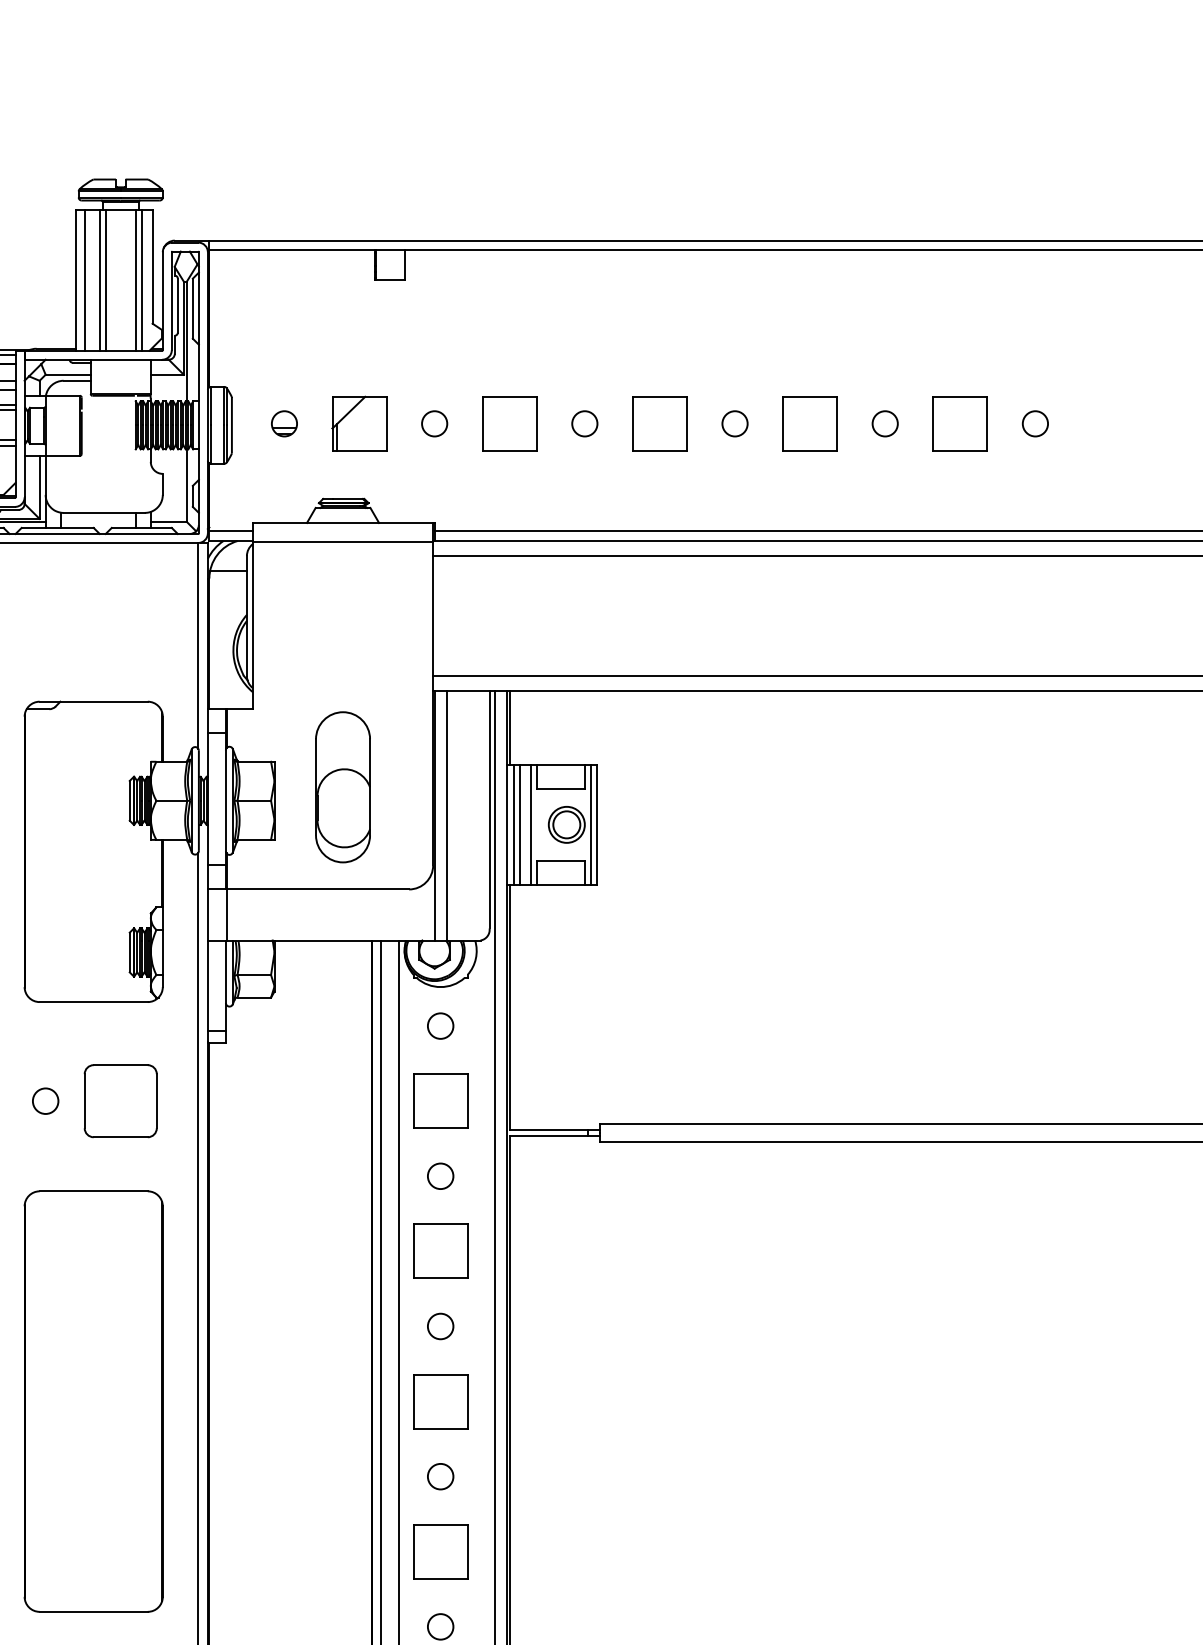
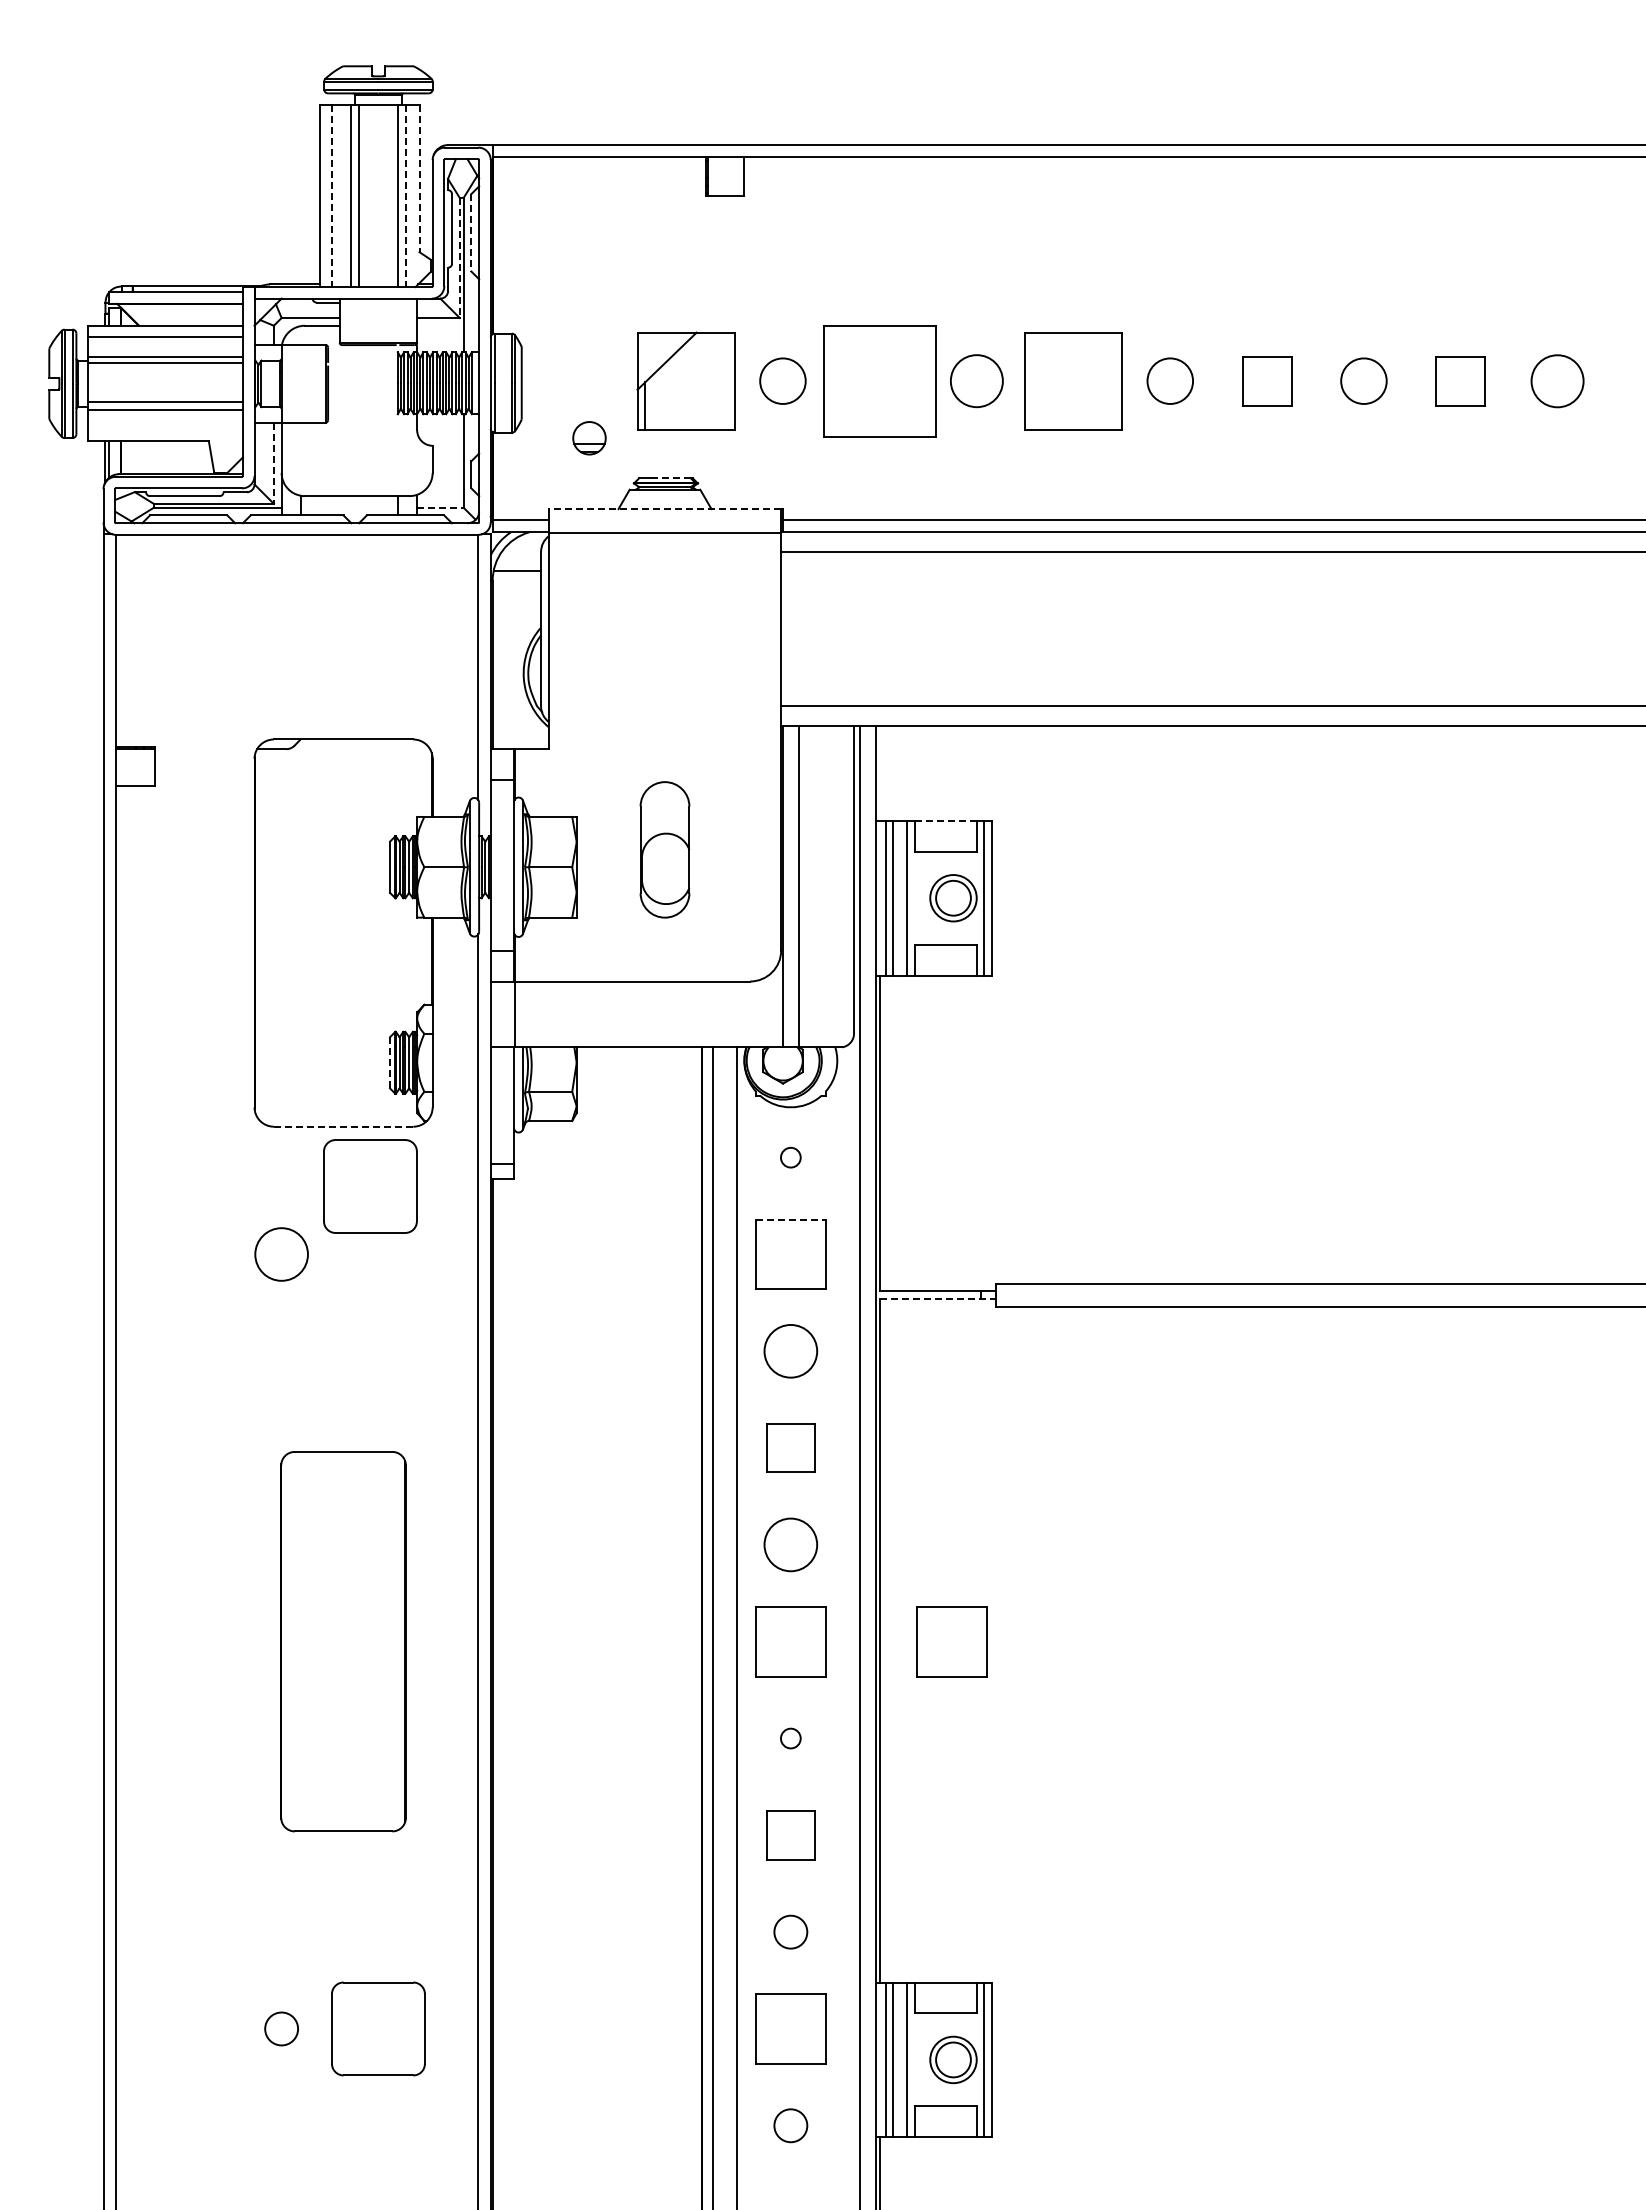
line: (152, 266) -> (419, 178), solid -> dashed
line: (84, 280) -> (331, 196), solid -> dashed
line: (141, 280) -> (405, 196), solid -> dashed
line: (192, 308) -> (471, 232), solid -> dashed
line: (183, 328) -> (459, 258), solid -> dashed
part: (358, 423) -> (685, 380), size x1.4
part: (509, 423) -> (879, 380), size x1.6
part: (659, 423) -> (1073, 380), size x1.4
part: (809, 423) -> (1266, 380), size x0.7
part: (960, 423) -> (1460, 380), size x0.7
part: (284, 424) -> (589, 438), moved
circle: (434, 424) -> (783, 381), size x1.4
circle: (584, 424) -> (976, 381), size x1.6
circle: (735, 424) -> (1170, 381), size x1.4
circle: (884, 424) -> (1363, 381), size x1.4
circle: (1035, 424) -> (1557, 381), size x1.6
line: (39, 487) -> (273, 463), solid -> dashed
line: (347, 499) -> (670, 478), solid -> dashed
line: (168, 521) -> (440, 507), solid -> dashed
line: (342, 523) -> (664, 509), solid -> dashed
line: (509, 727) -> (879, 772), removed
line: (560, 764) -> (945, 820), solid -> dashed
part: (342, 787) -> (664, 849), size x0.7
line: (130, 952) -> (390, 1062), solid -> dashed
line: (93, 1001) -> (343, 1126), solid -> dashed
circle: (440, 1025) -> (790, 1157), size x0.6
line: (440, 1074) -> (790, 1219), solid -> dashed
circle: (45, 1101) -> (281, 1254), size x1.6
part: (120, 1101) -> (370, 1186), moved
line: (555, 1136) -> (938, 1299), solid -> dashed
circle: (440, 1175) -> (790, 1350), size x1.6
part: (440, 1250) -> (790, 1447), size x0.7
circle: (440, 1326) -> (790, 1544), size x1.6
part: (93, 1401) -> (343, 1641), size x0.7
part: (565, 1401) -> (951, 1641), added
circle: (440, 1476) -> (790, 1738), size x0.6
part: (440, 1551) -> (790, 1835), size x0.7

